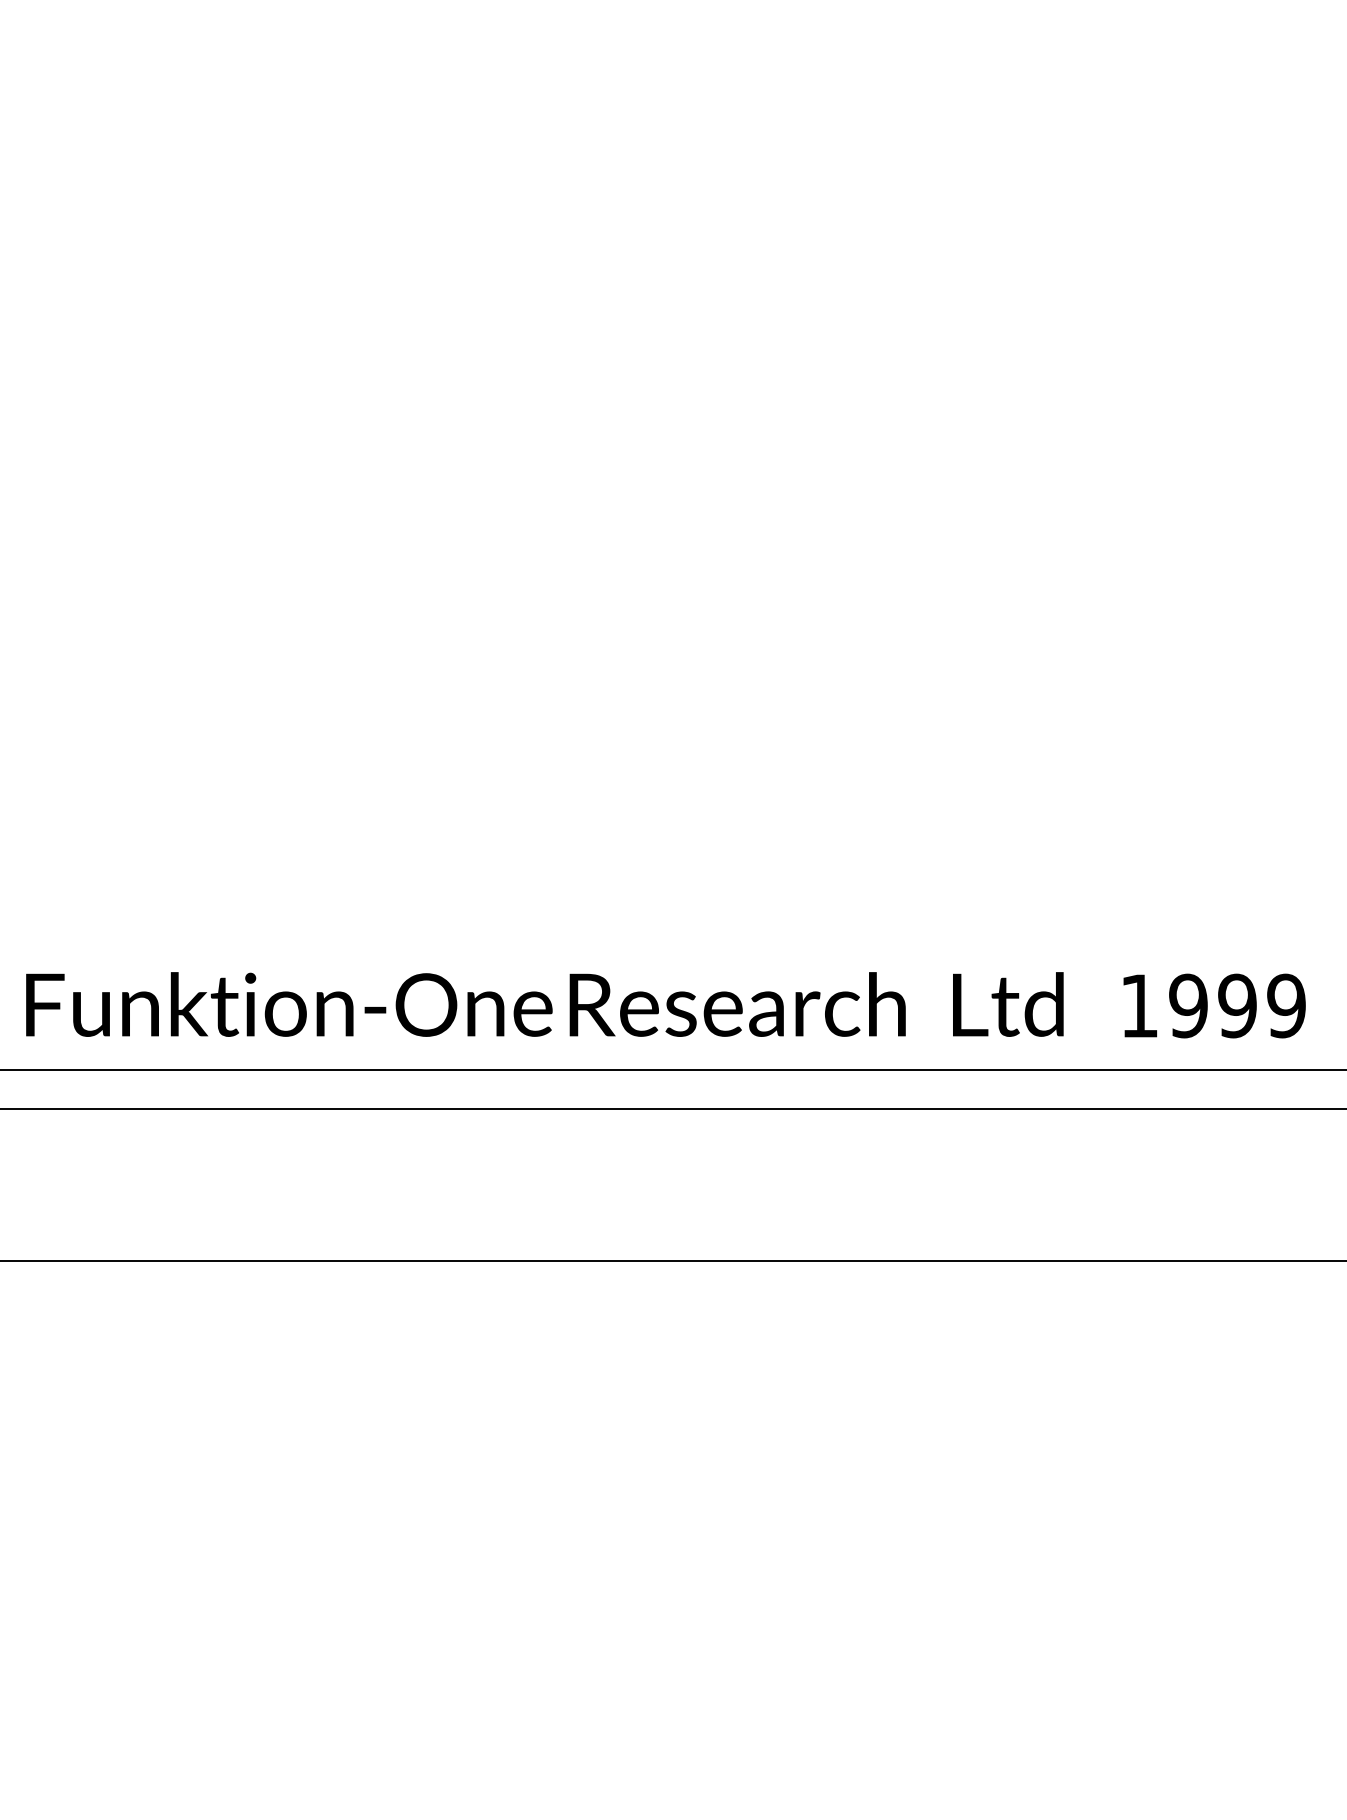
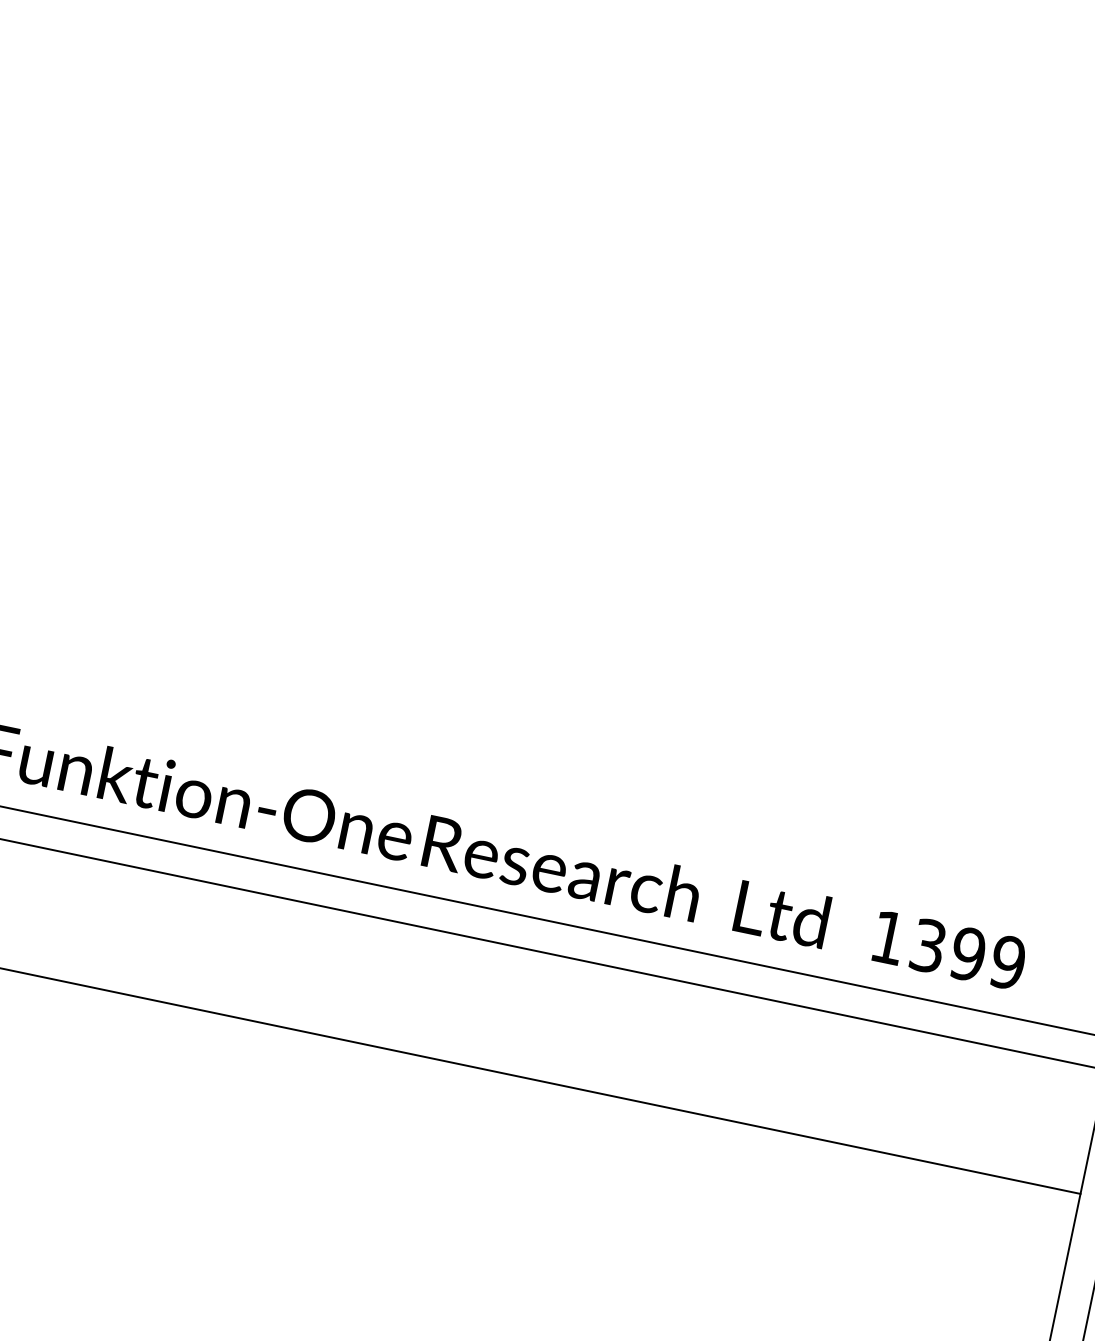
text: (1188, 1005) -> (928, 945), 1999 -> 1399

